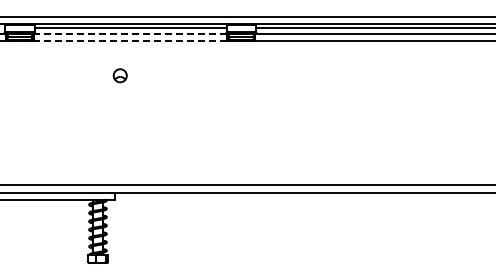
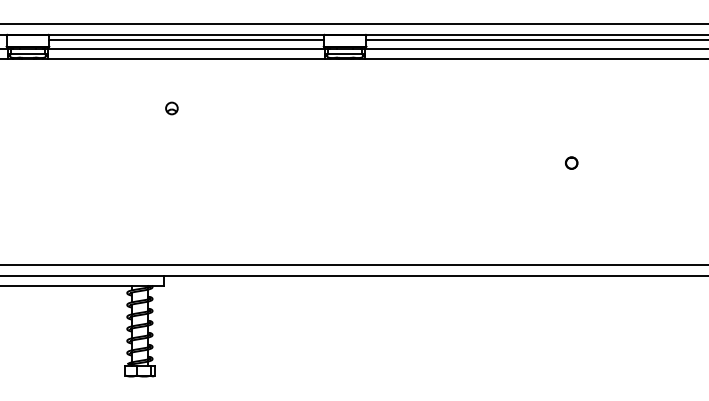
line: (130, 33) -> (186, 48), dashed -> solid
line: (130, 41) -> (186, 59), dashed -> solid
part: (120, 75) -> (172, 108), size x0.62
part: (399, 113) -> (571, 162), added

